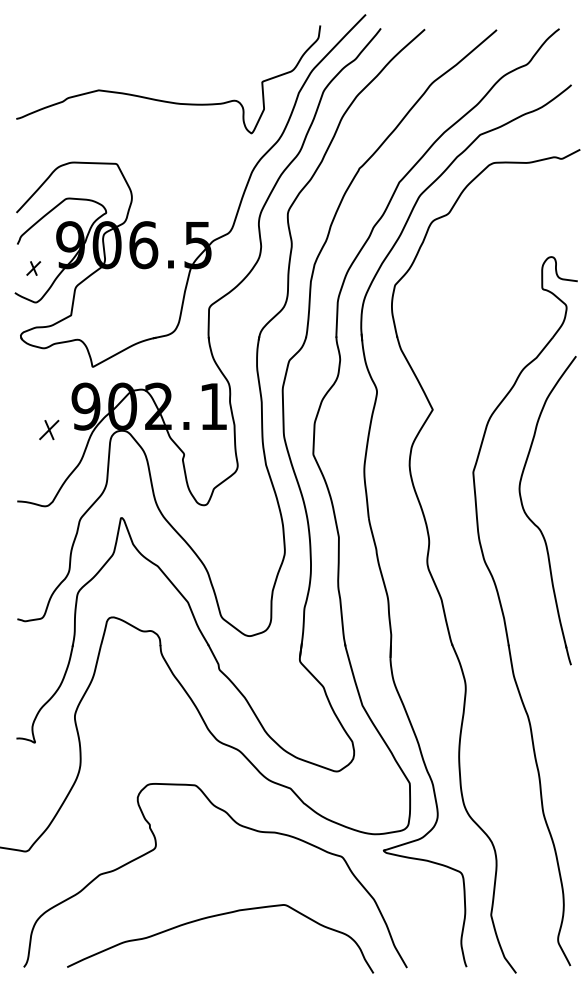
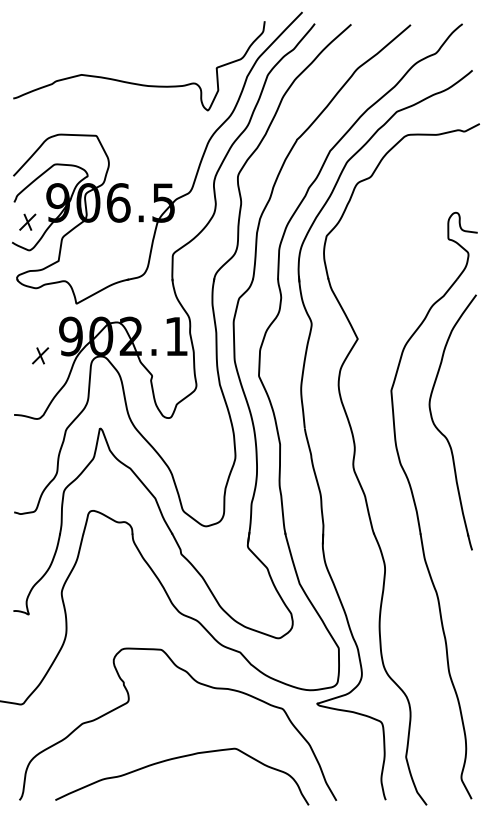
part: (33, 268) -> (27, 222), size x1.43

